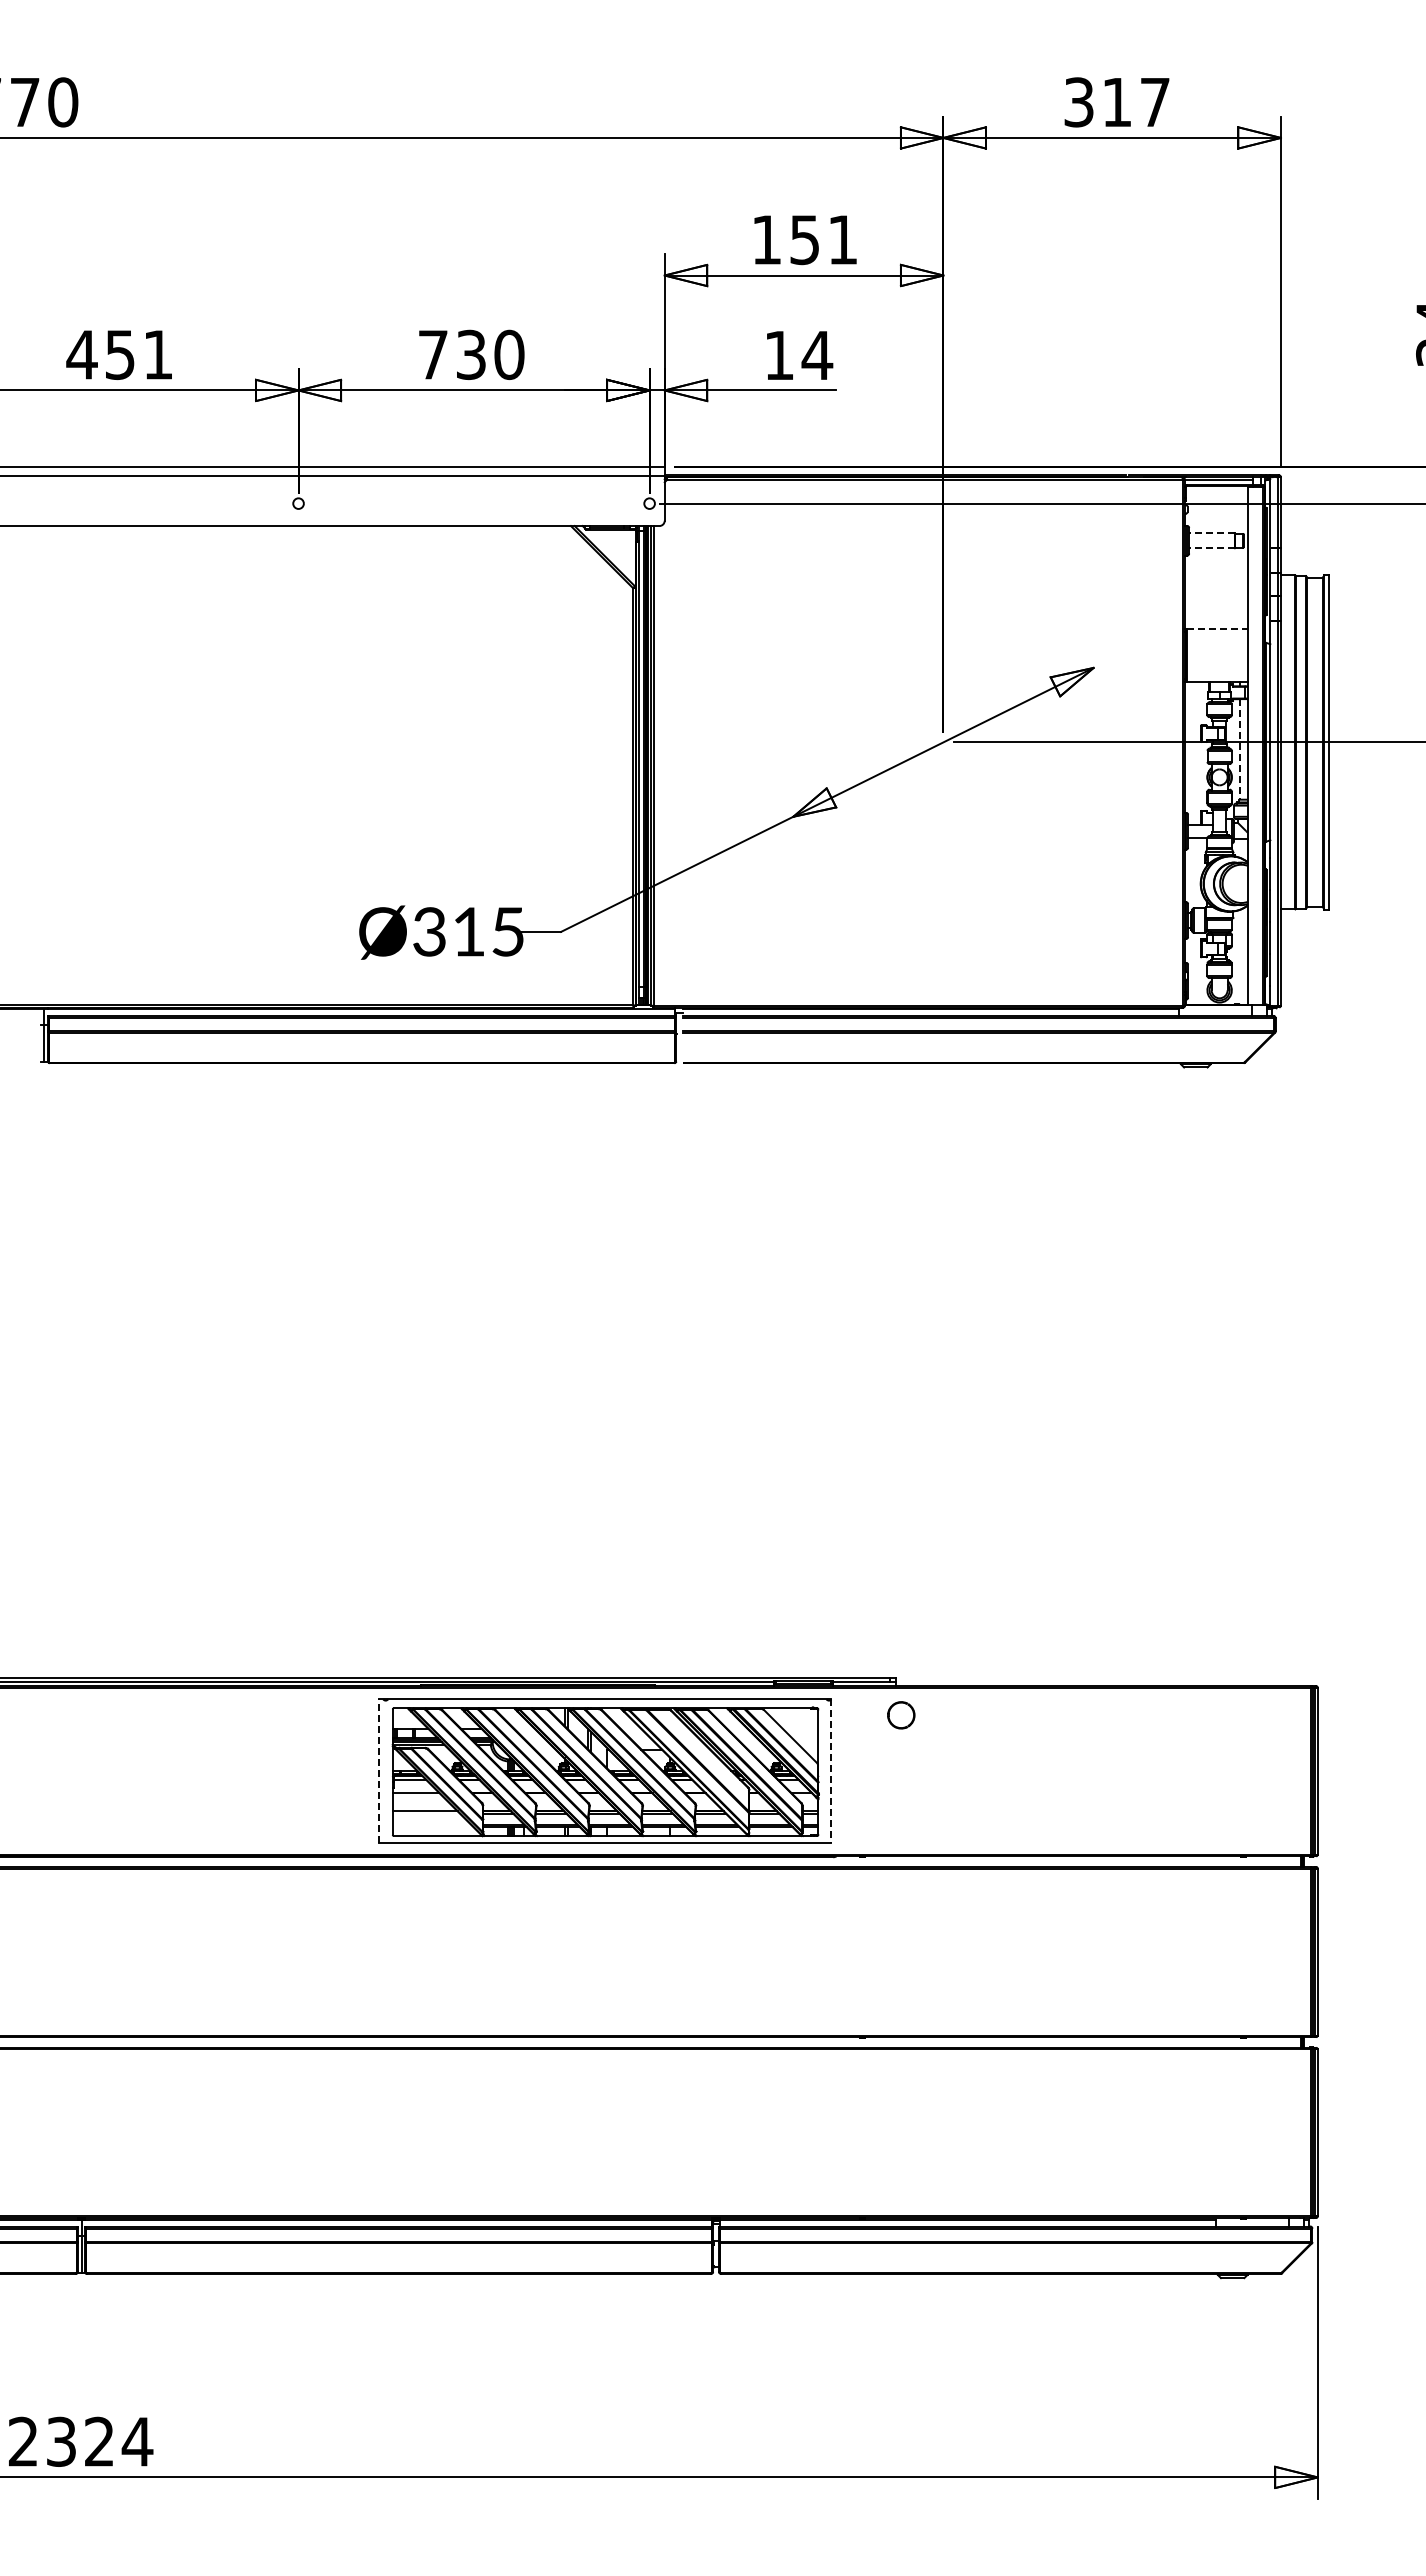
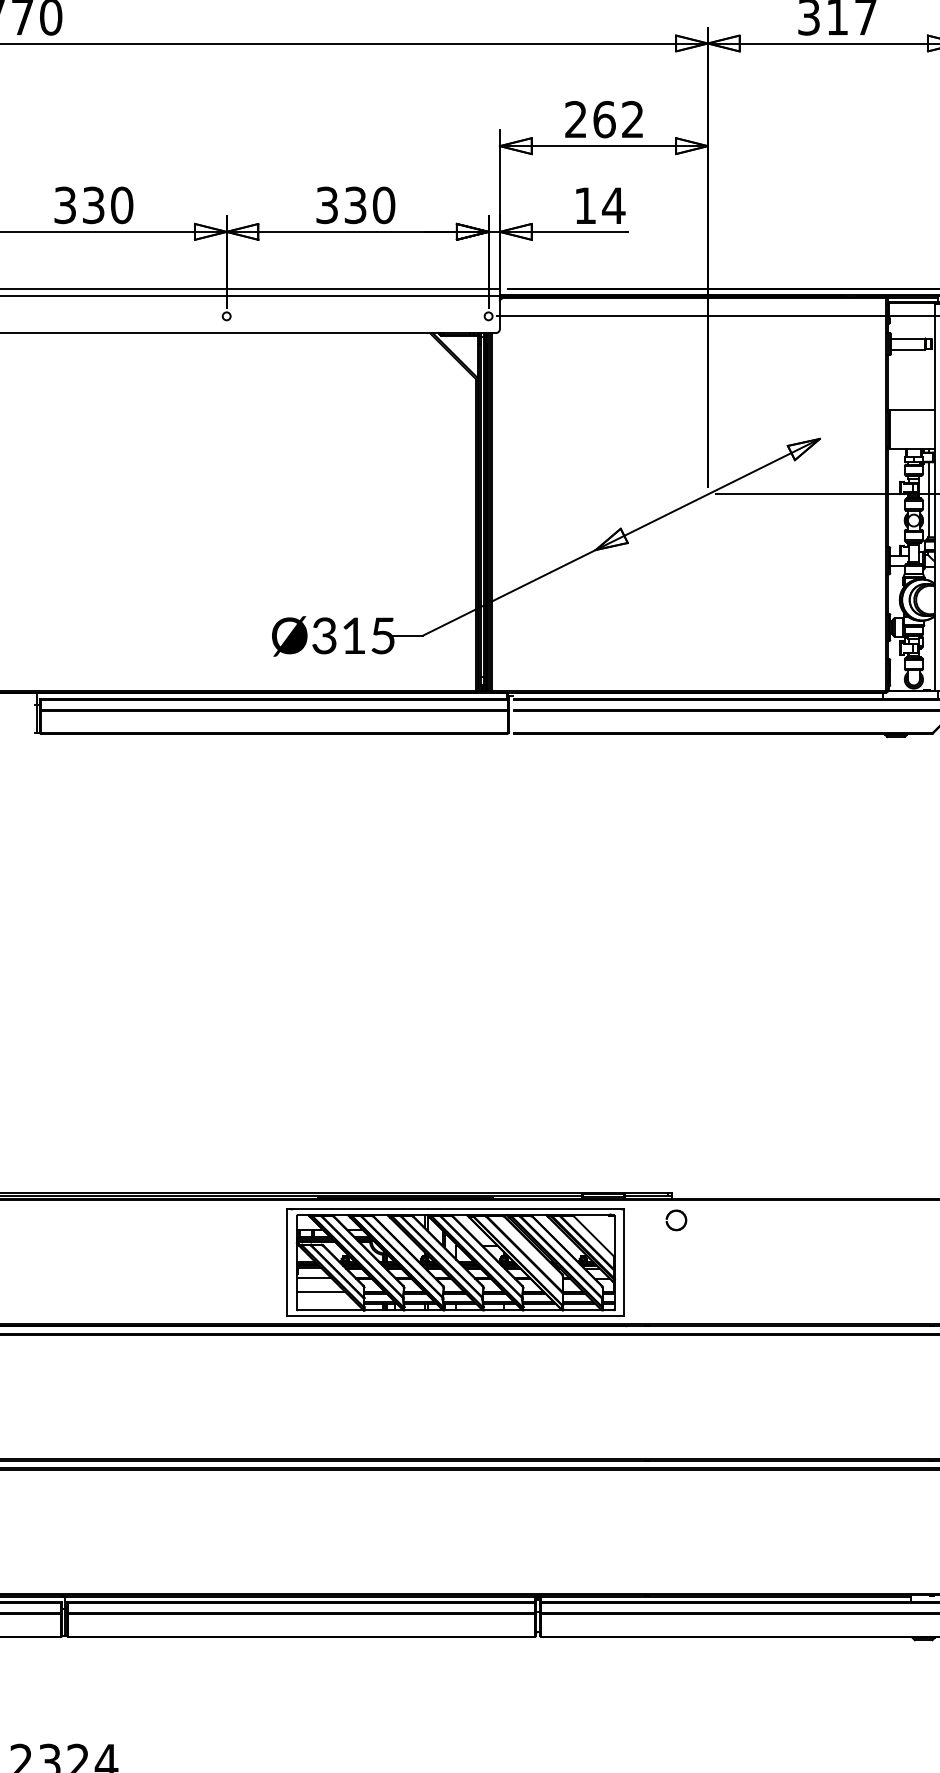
text: (804, 239) -> (604, 119), 151 -> 262
text: (119, 354) -> (93, 205), 451 -> 330
text: (432, 354) -> (326, 205), 730 -> 330
line: (1212, 533) -> (908, 338), dashed -> solid
line: (1212, 548) -> (908, 349), dashed -> solid
line: (1217, 628) -> (912, 409), dashed -> solid
line: (1239, 749) -> (928, 499), dashed -> solid
line: (379, 1771) -> (287, 1262), dashed -> solid
line: (831, 1771) -> (624, 1262), dashed -> solid

